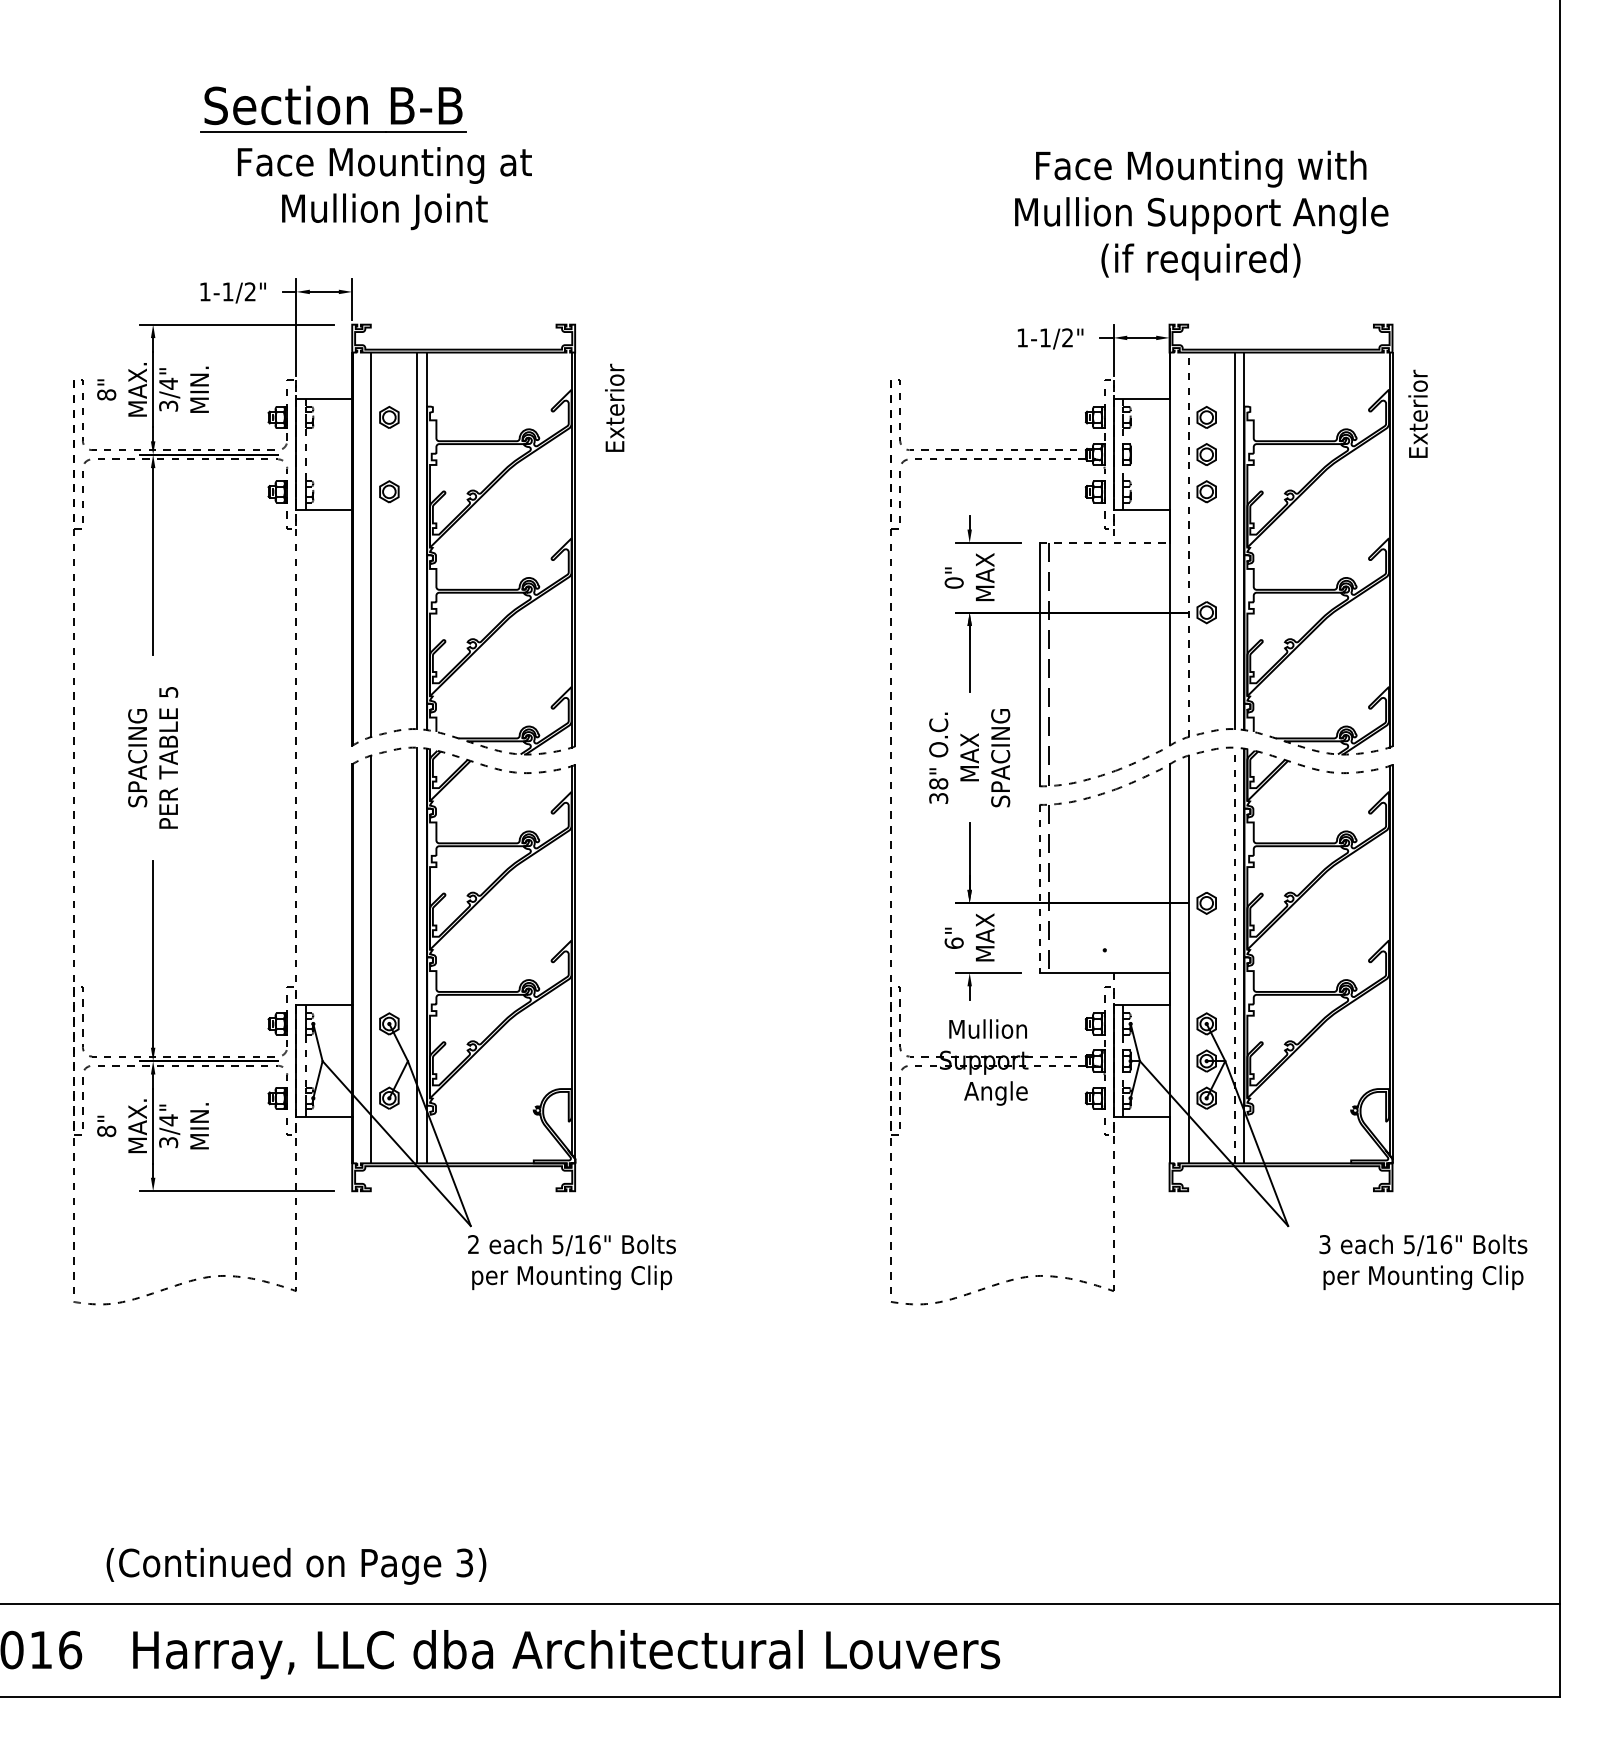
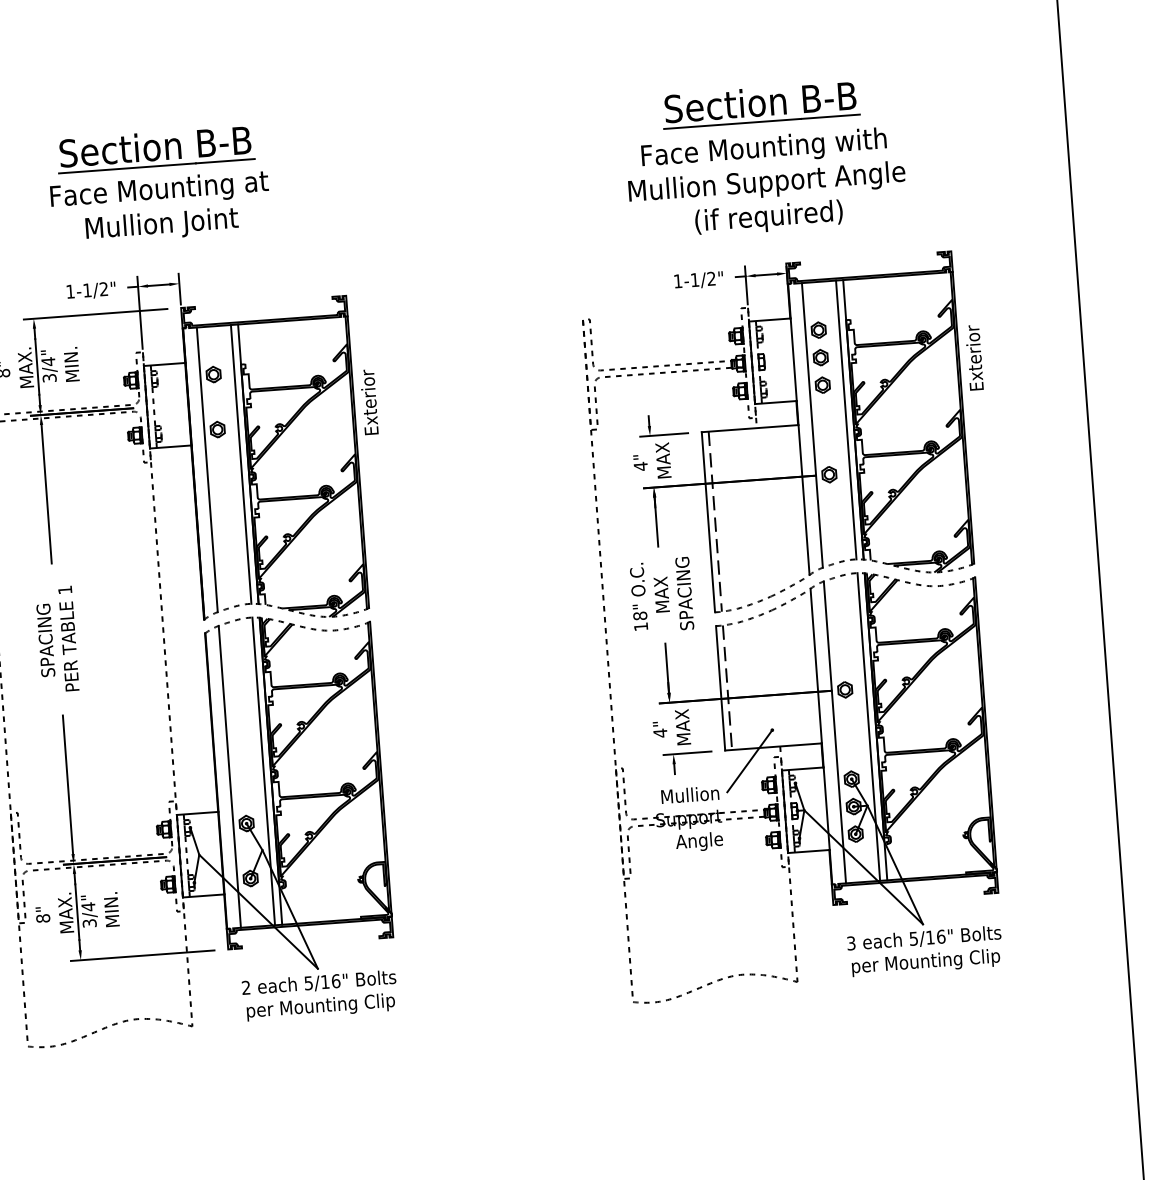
part: (1150, 108) -> (760, 104), added
text: (384, 188) -> (160, 208), moved
text: (1201, 215) -> (766, 183), moved
text: (614, 407) -> (369, 401), moved
text: (1417, 413) -> (973, 357), moved
line: (1105, 542) -> (750, 428), dashed -> solid
line: (1188, 544) -> (812, 425), dashed -> solid
text: (953, 583) -> (640, 466), 0" -> 4"
text: (168, 692) -> (65, 590), 5 -> 1
text: (938, 798) -> (640, 626), 38" -> 18"
line: (1039, 889) -> (720, 688), dashed -> solid
text: (953, 943) -> (659, 733), 6" -> 4"
line: (1234, 955) -> (868, 726), dashed -> solid
line: (1071, 989) -> (749, 761), added
text: (571, 1262) -> (319, 995), moved
text: (1423, 1262) -> (925, 951), moved

